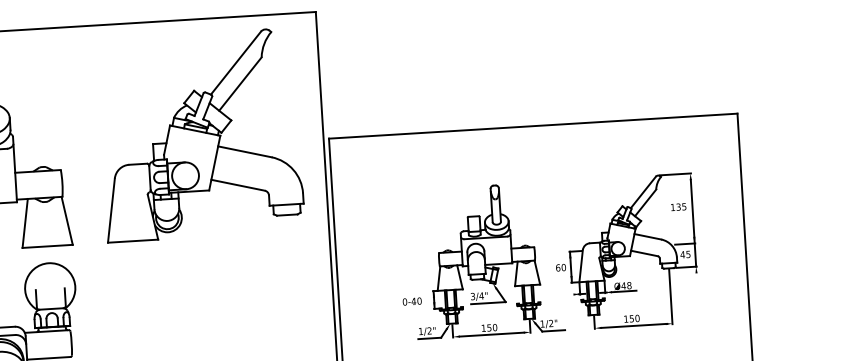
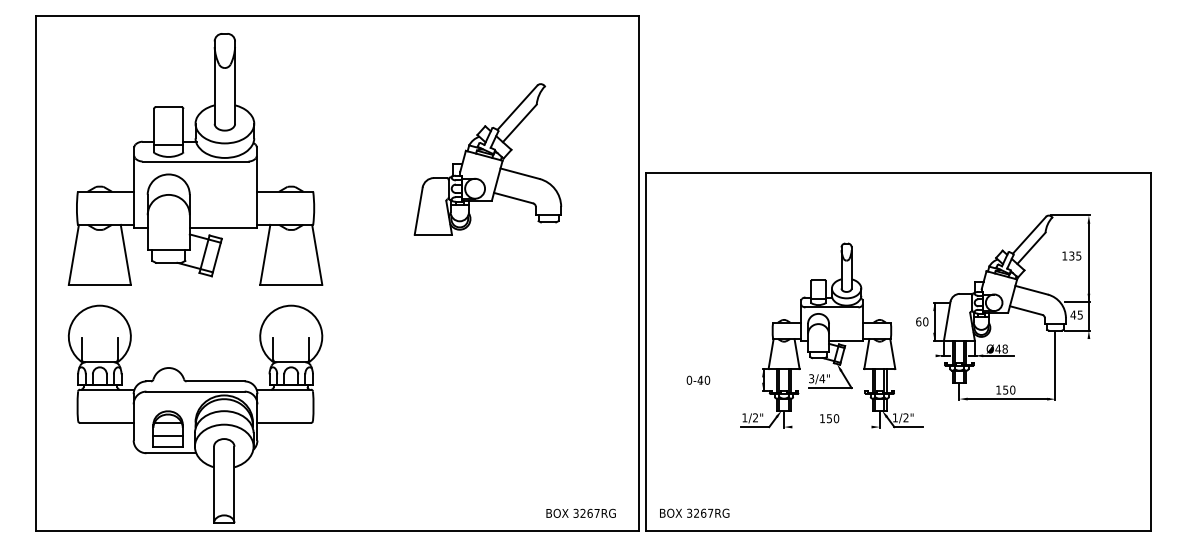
part: (200, 135) -> (487, 159), size x0.6
part: (625, 252) -> (1003, 307), moved
text: (412, 300) -> (698, 379), moved
line: (491, 335) -> (831, 427), removed

